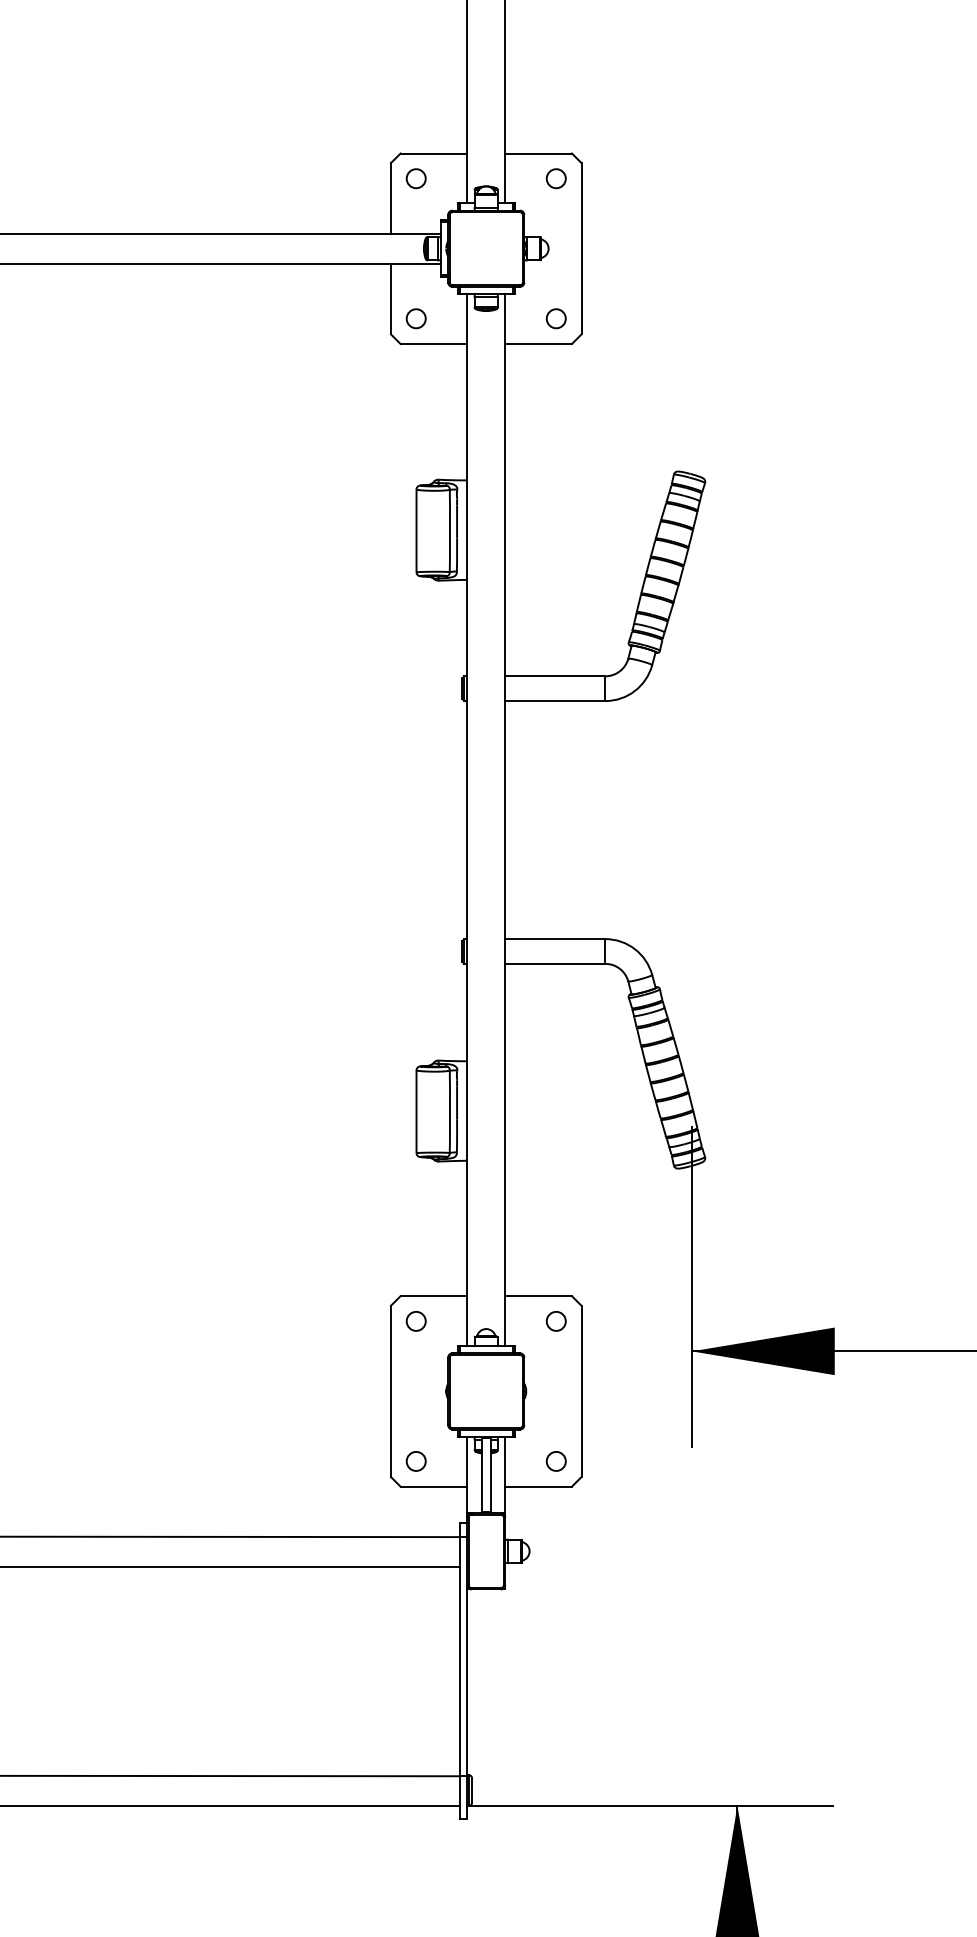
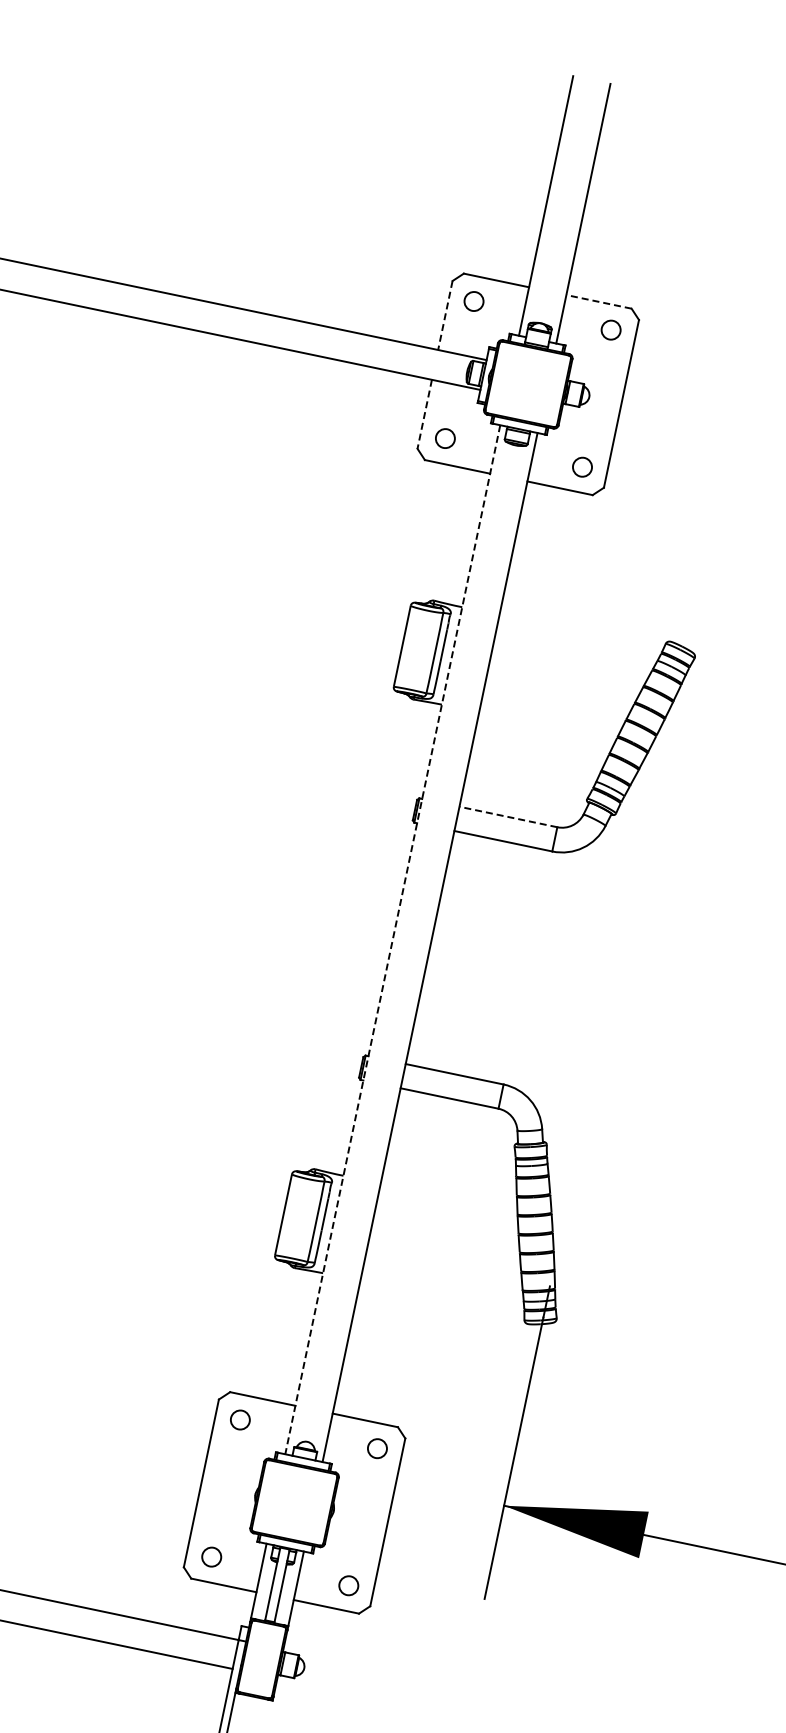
line: (538, 153) -> (598, 301), solid -> dashed
line: (391, 198) -> (445, 315), solid -> dashed
line: (391, 299) -> (425, 414), solid -> dashed
line: (555, 676) -> (508, 817), solid -> dashed
line: (467, 820) -> (392, 940), solid -> dashed

